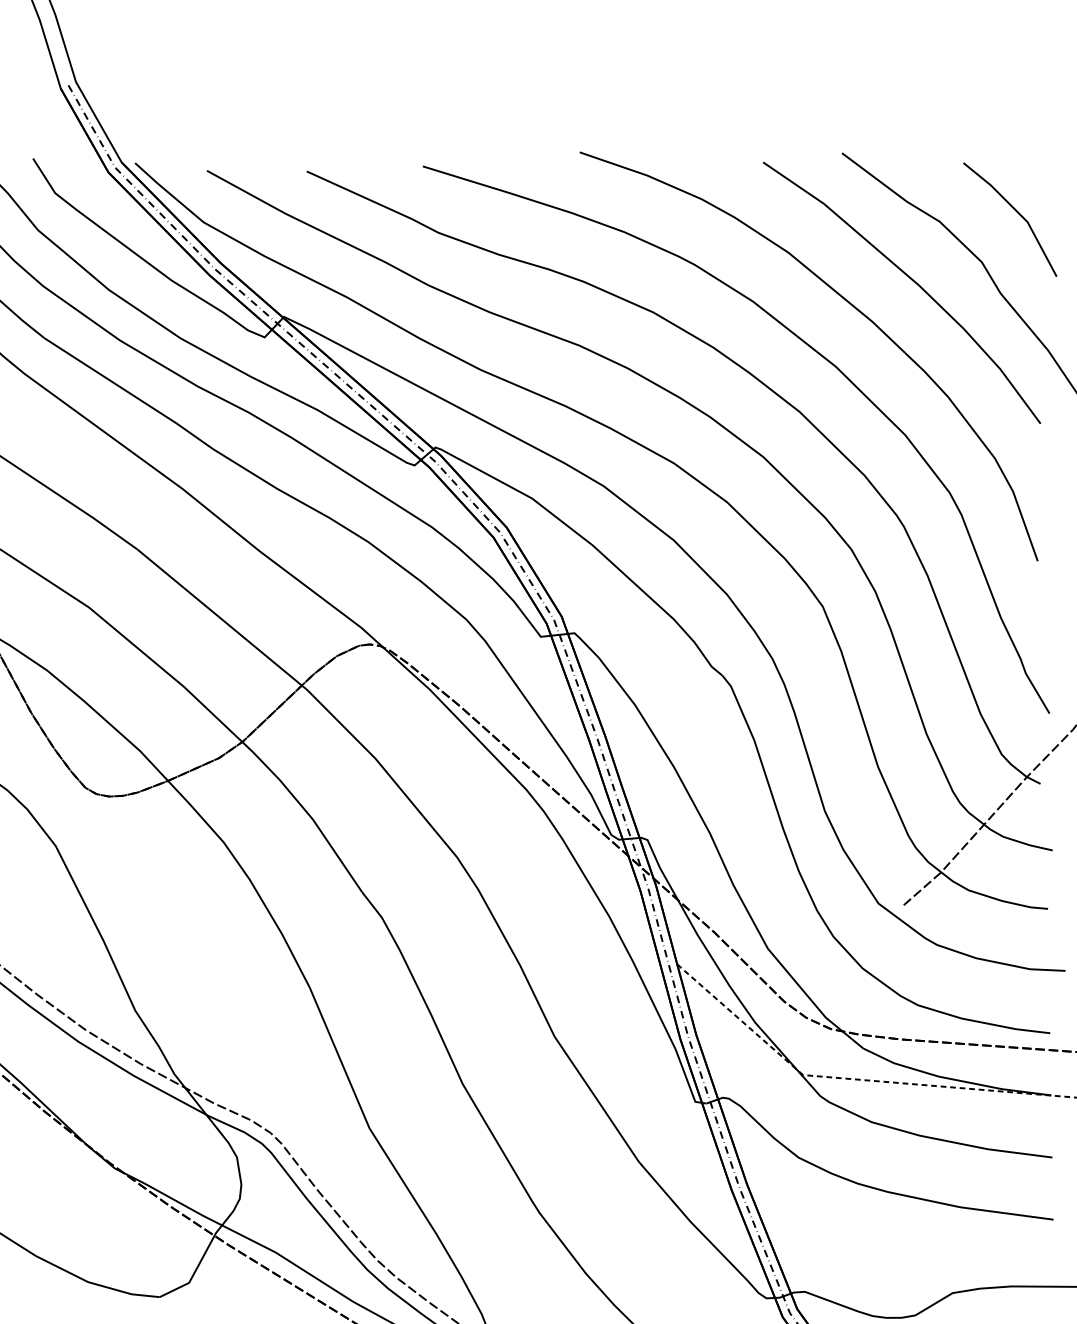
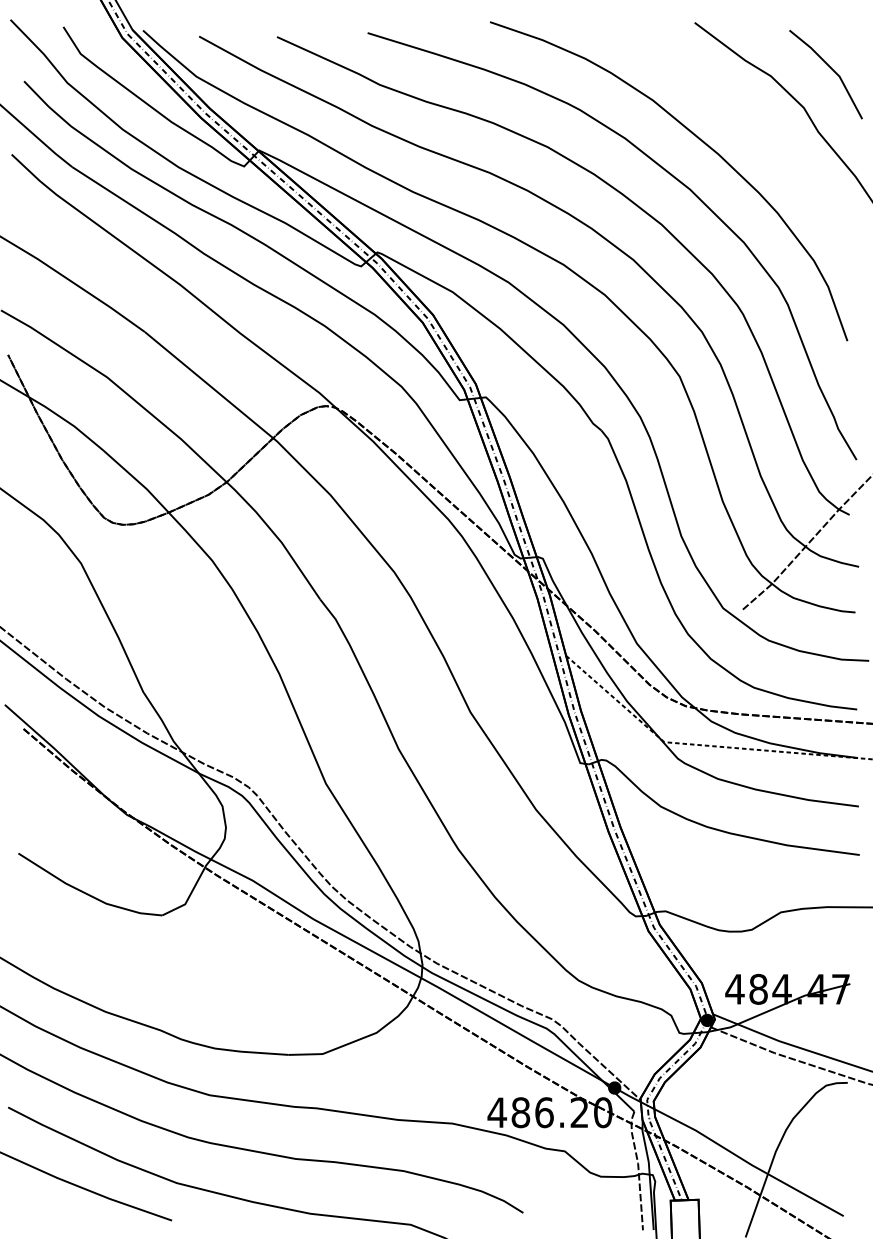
curve: (912, 281) -> (749, 122), removed

